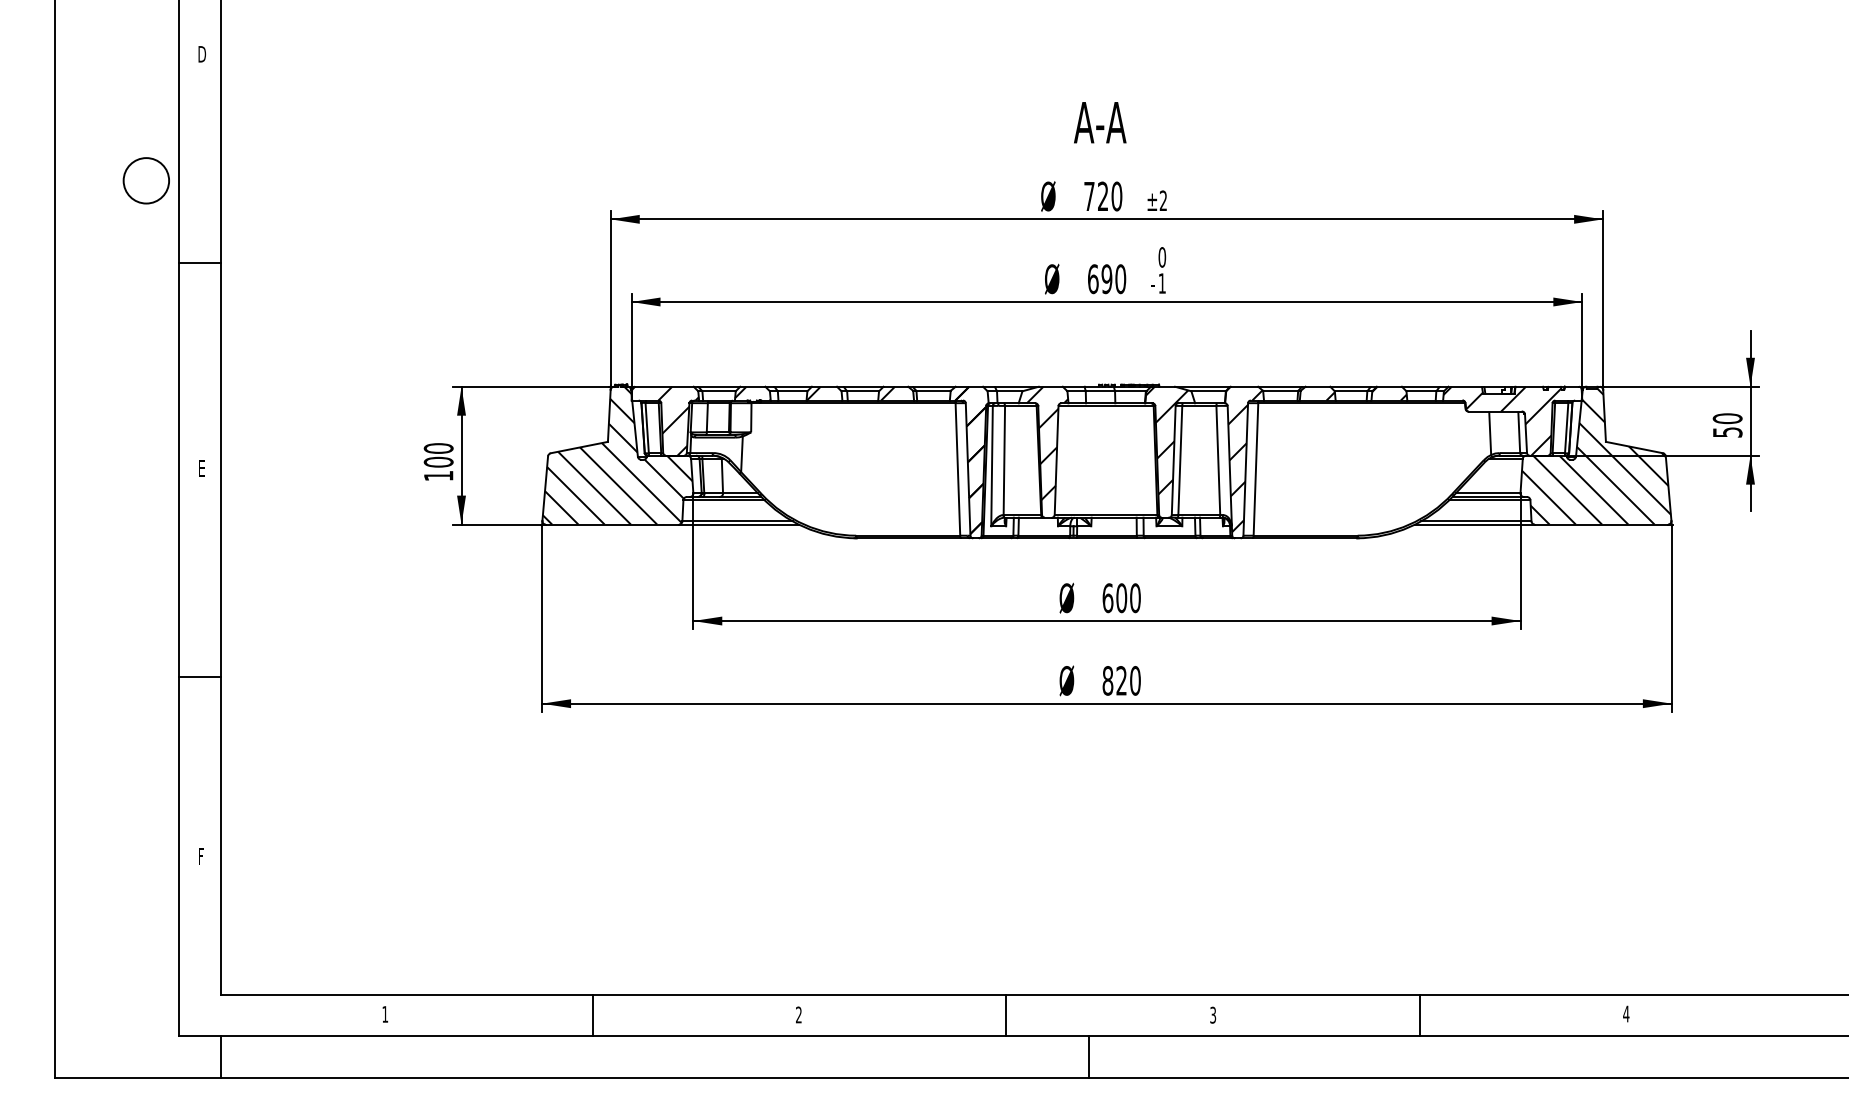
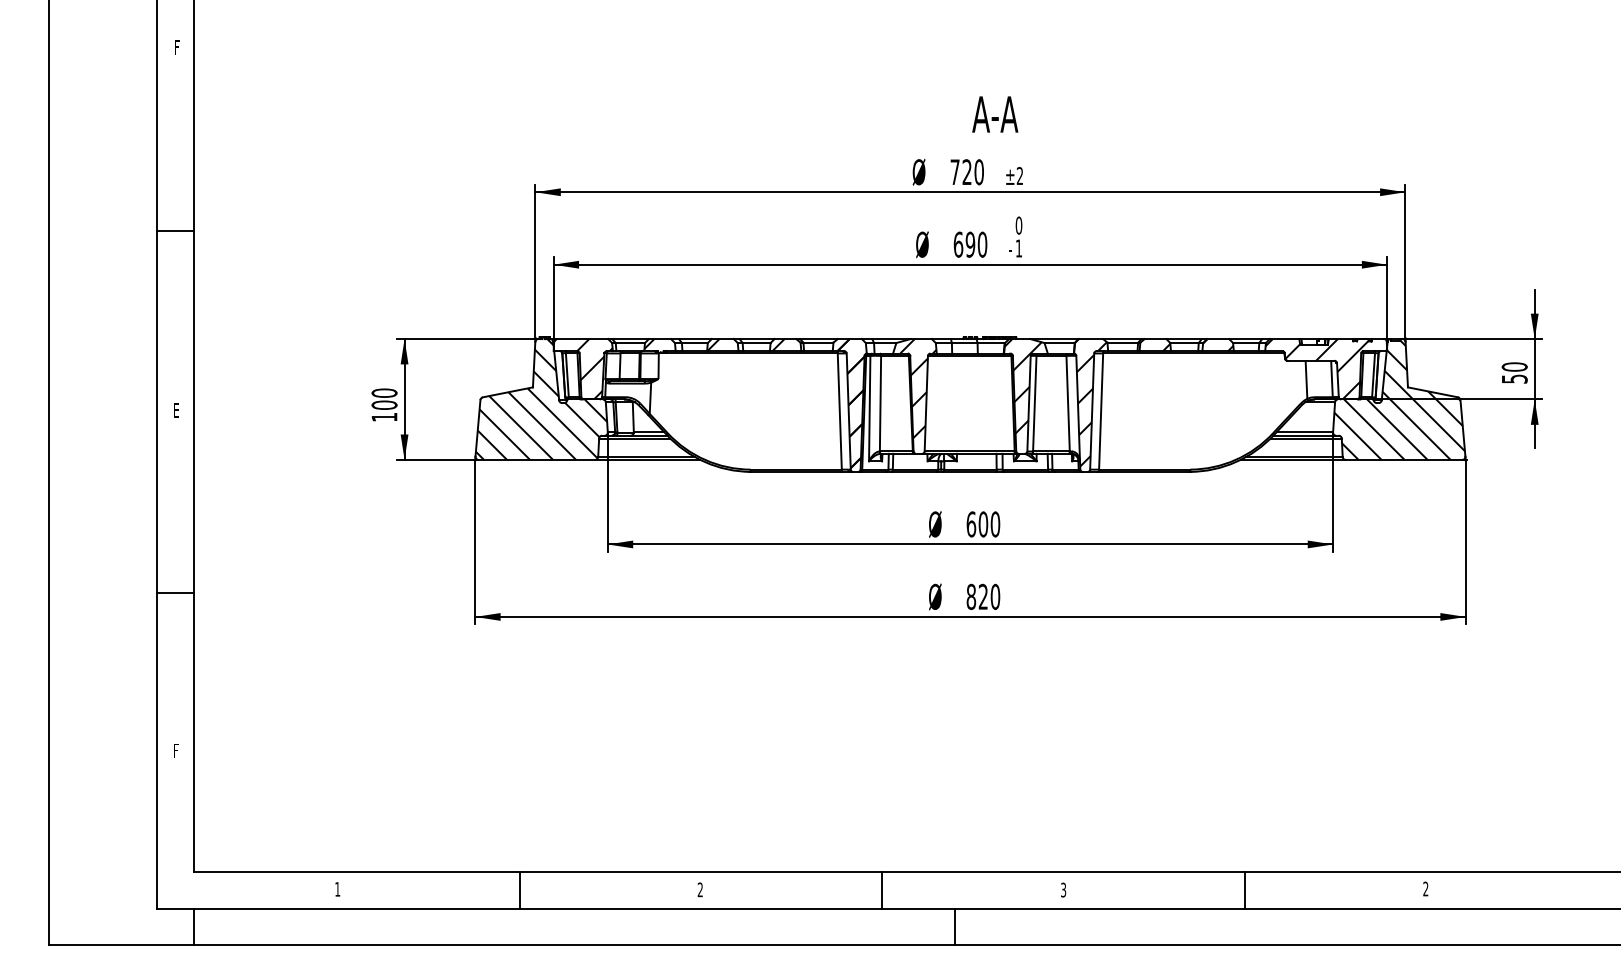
text: (202, 54) -> (177, 47), D -> F
text: (1100, 122) -> (995, 114), moved
circle: (145, 180) -> (127, 158), removed
text: (1626, 1013) -> (1426, 888), 4 -> 2

